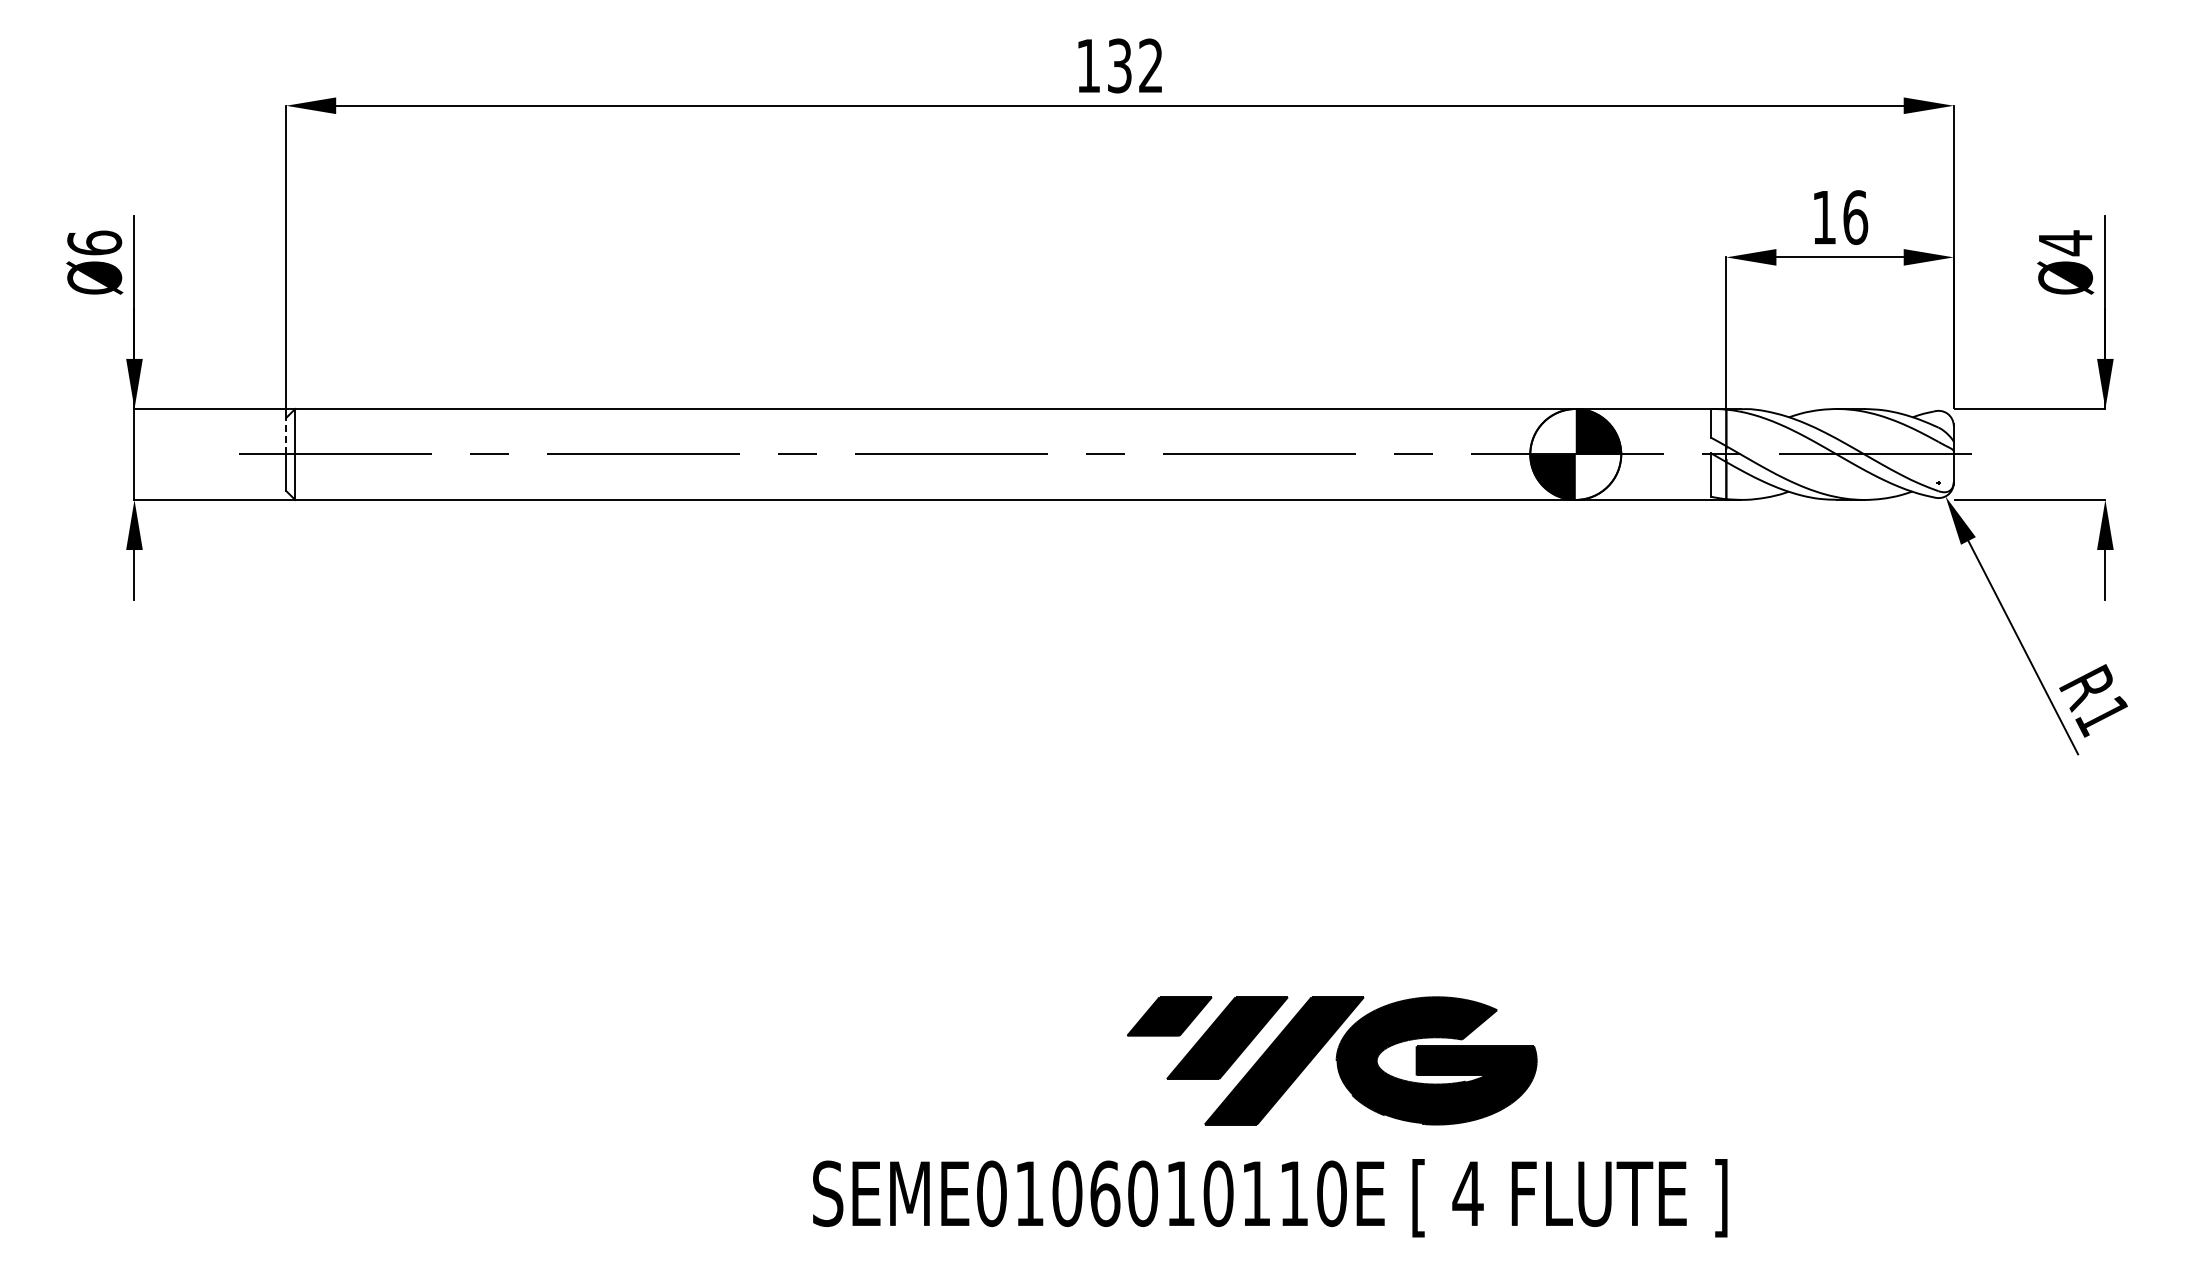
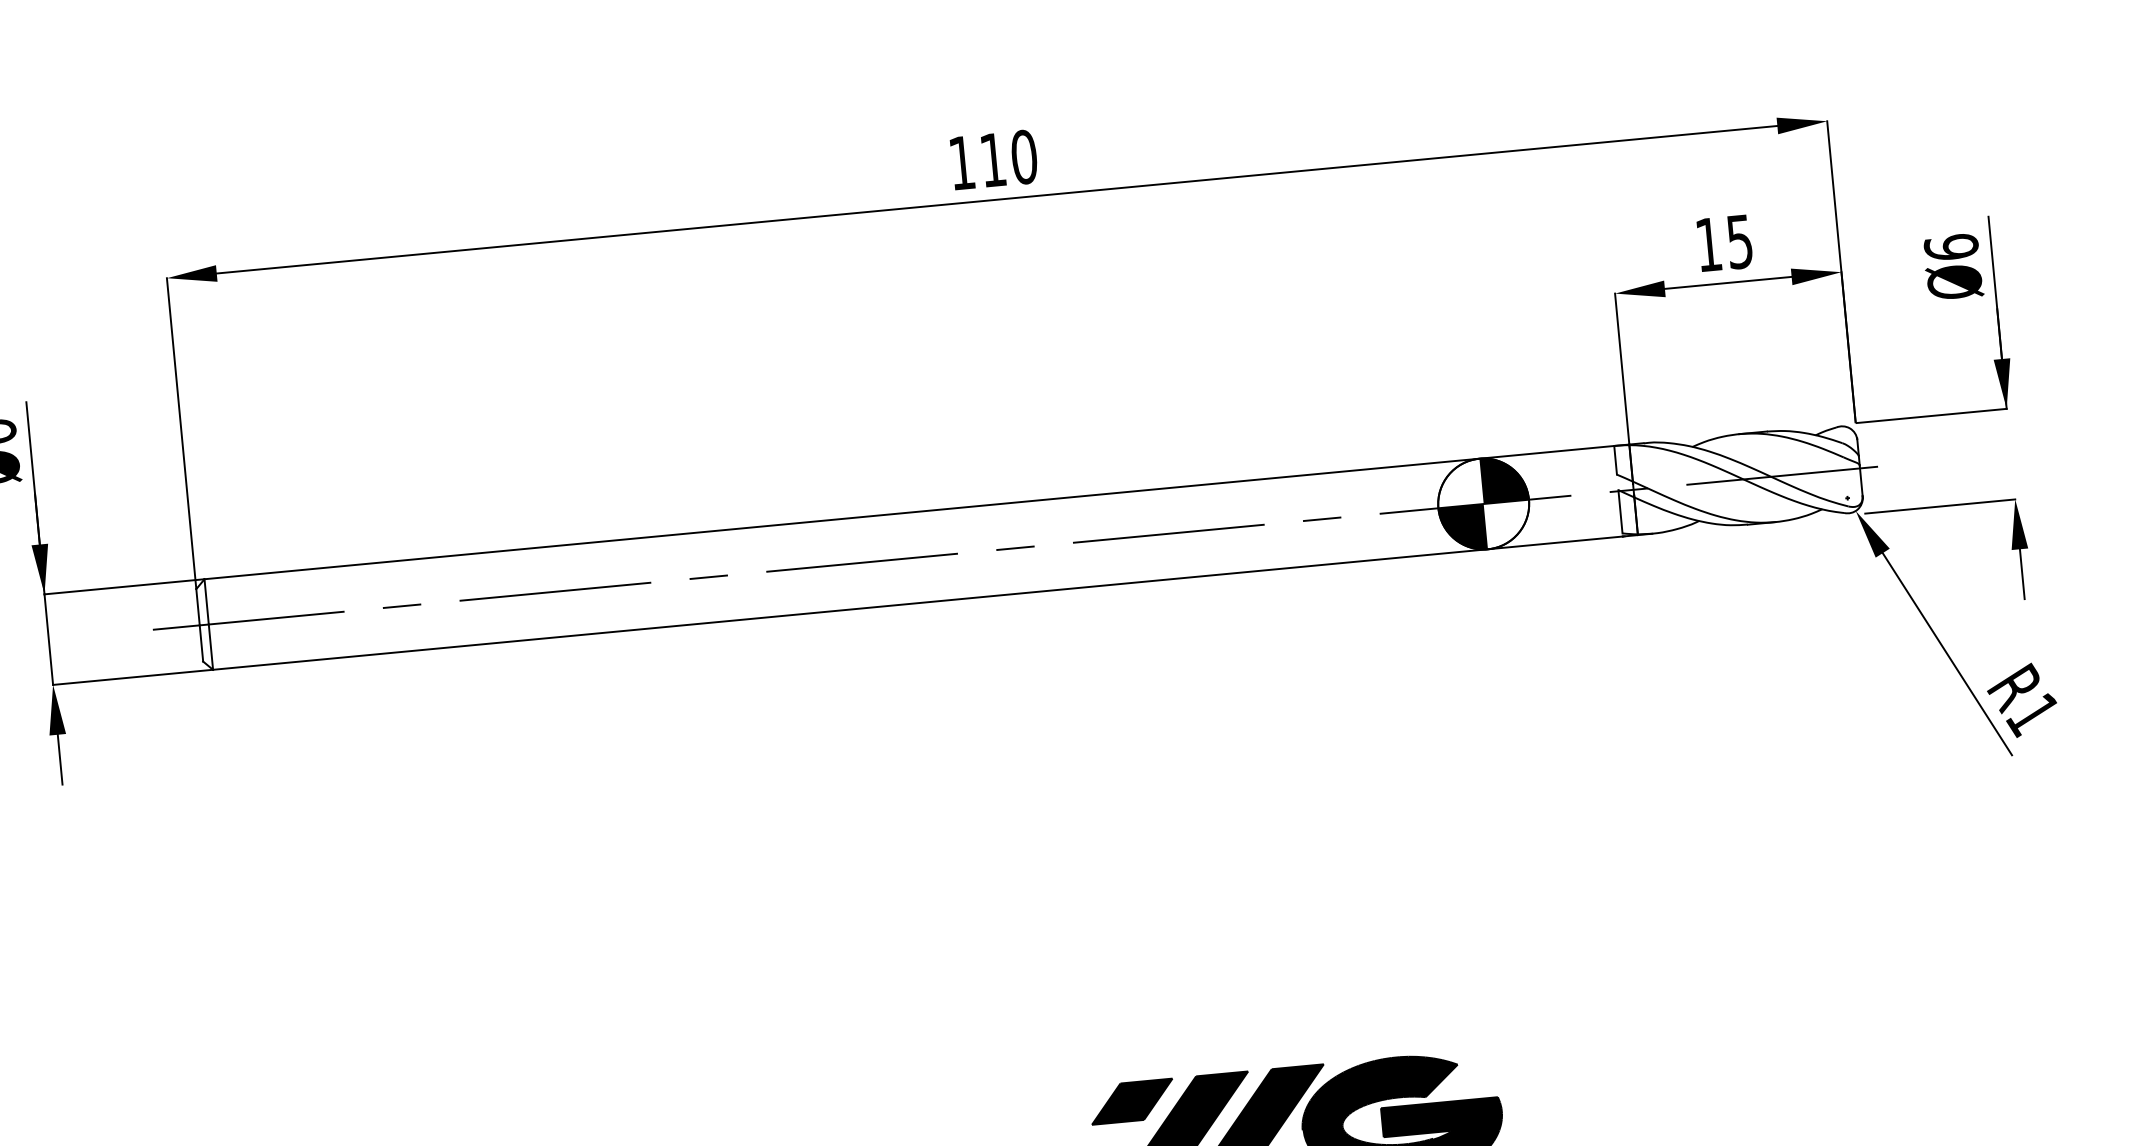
text: (1135, 65) -> (1008, 158), 132 -> 110
text: (1855, 217) -> (1739, 241), 16 -> 15
text: (2065, 243) -> (1951, 247), Ø4 -> Ø6
line: (286, 435) -> (198, 606), dashed -> solid

